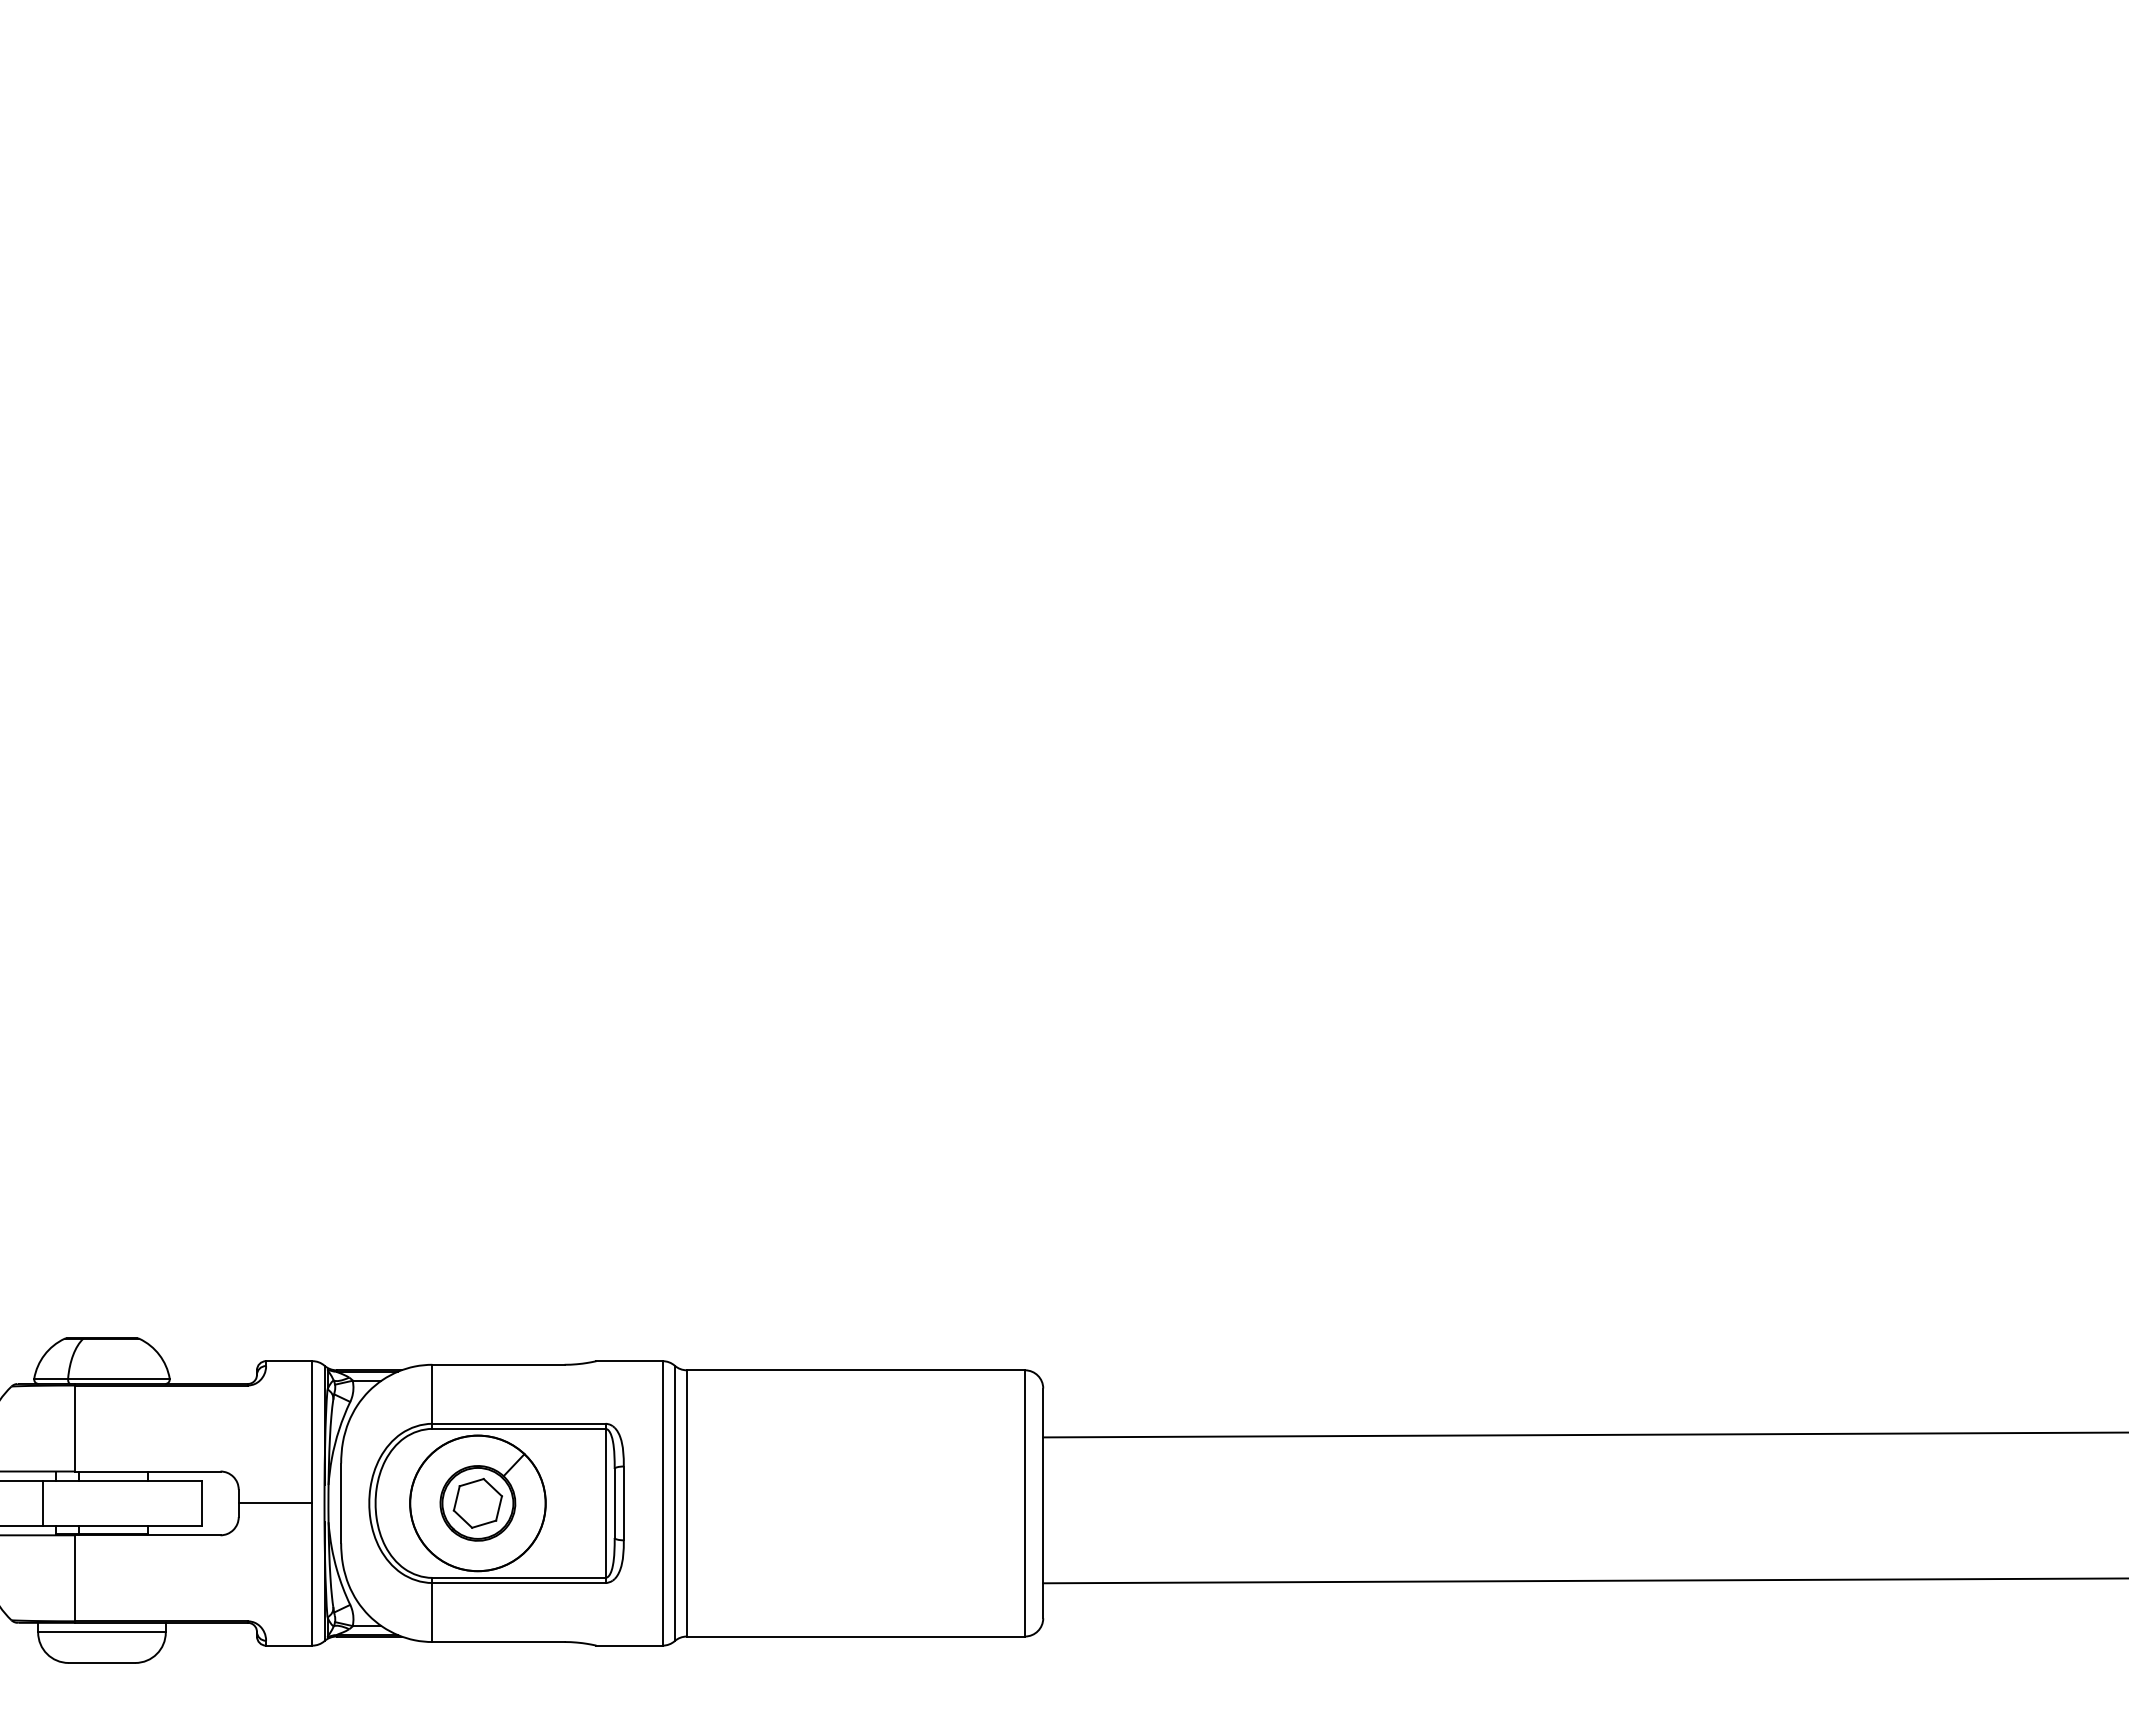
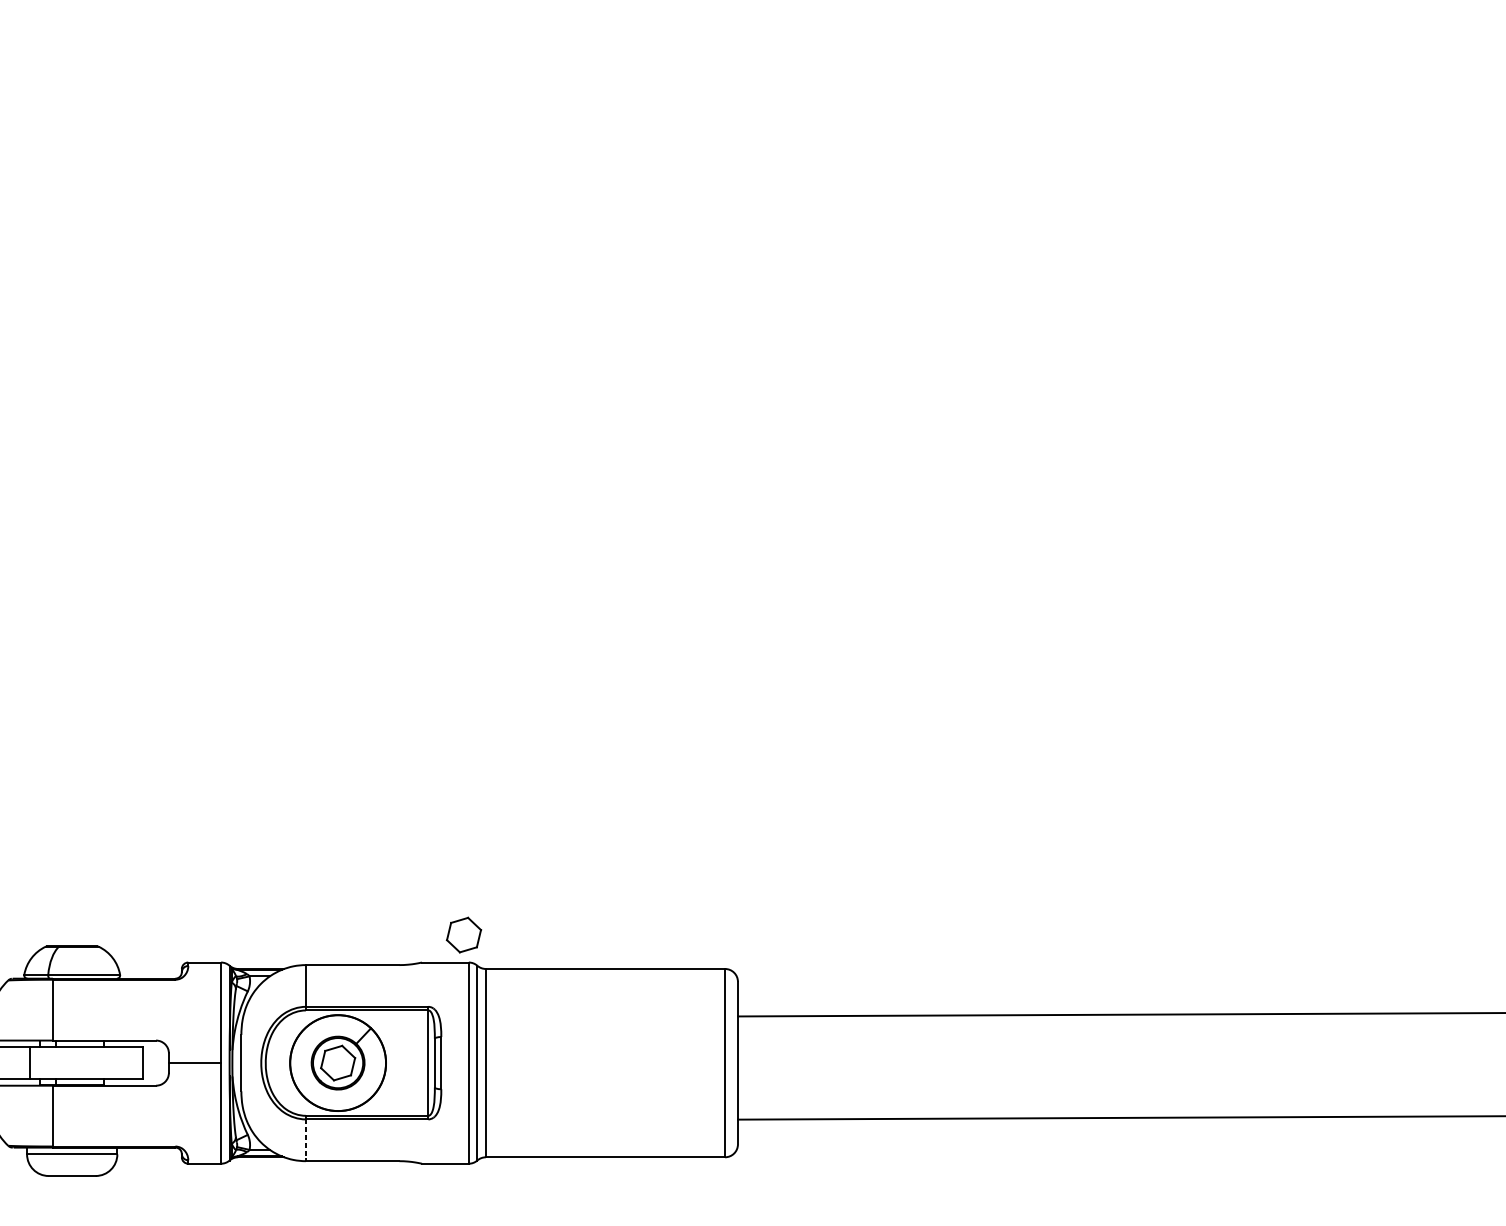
part: (655, 1322) -> (463, 935), added
line: (432, 1612) -> (305, 1140), solid -> dashed

